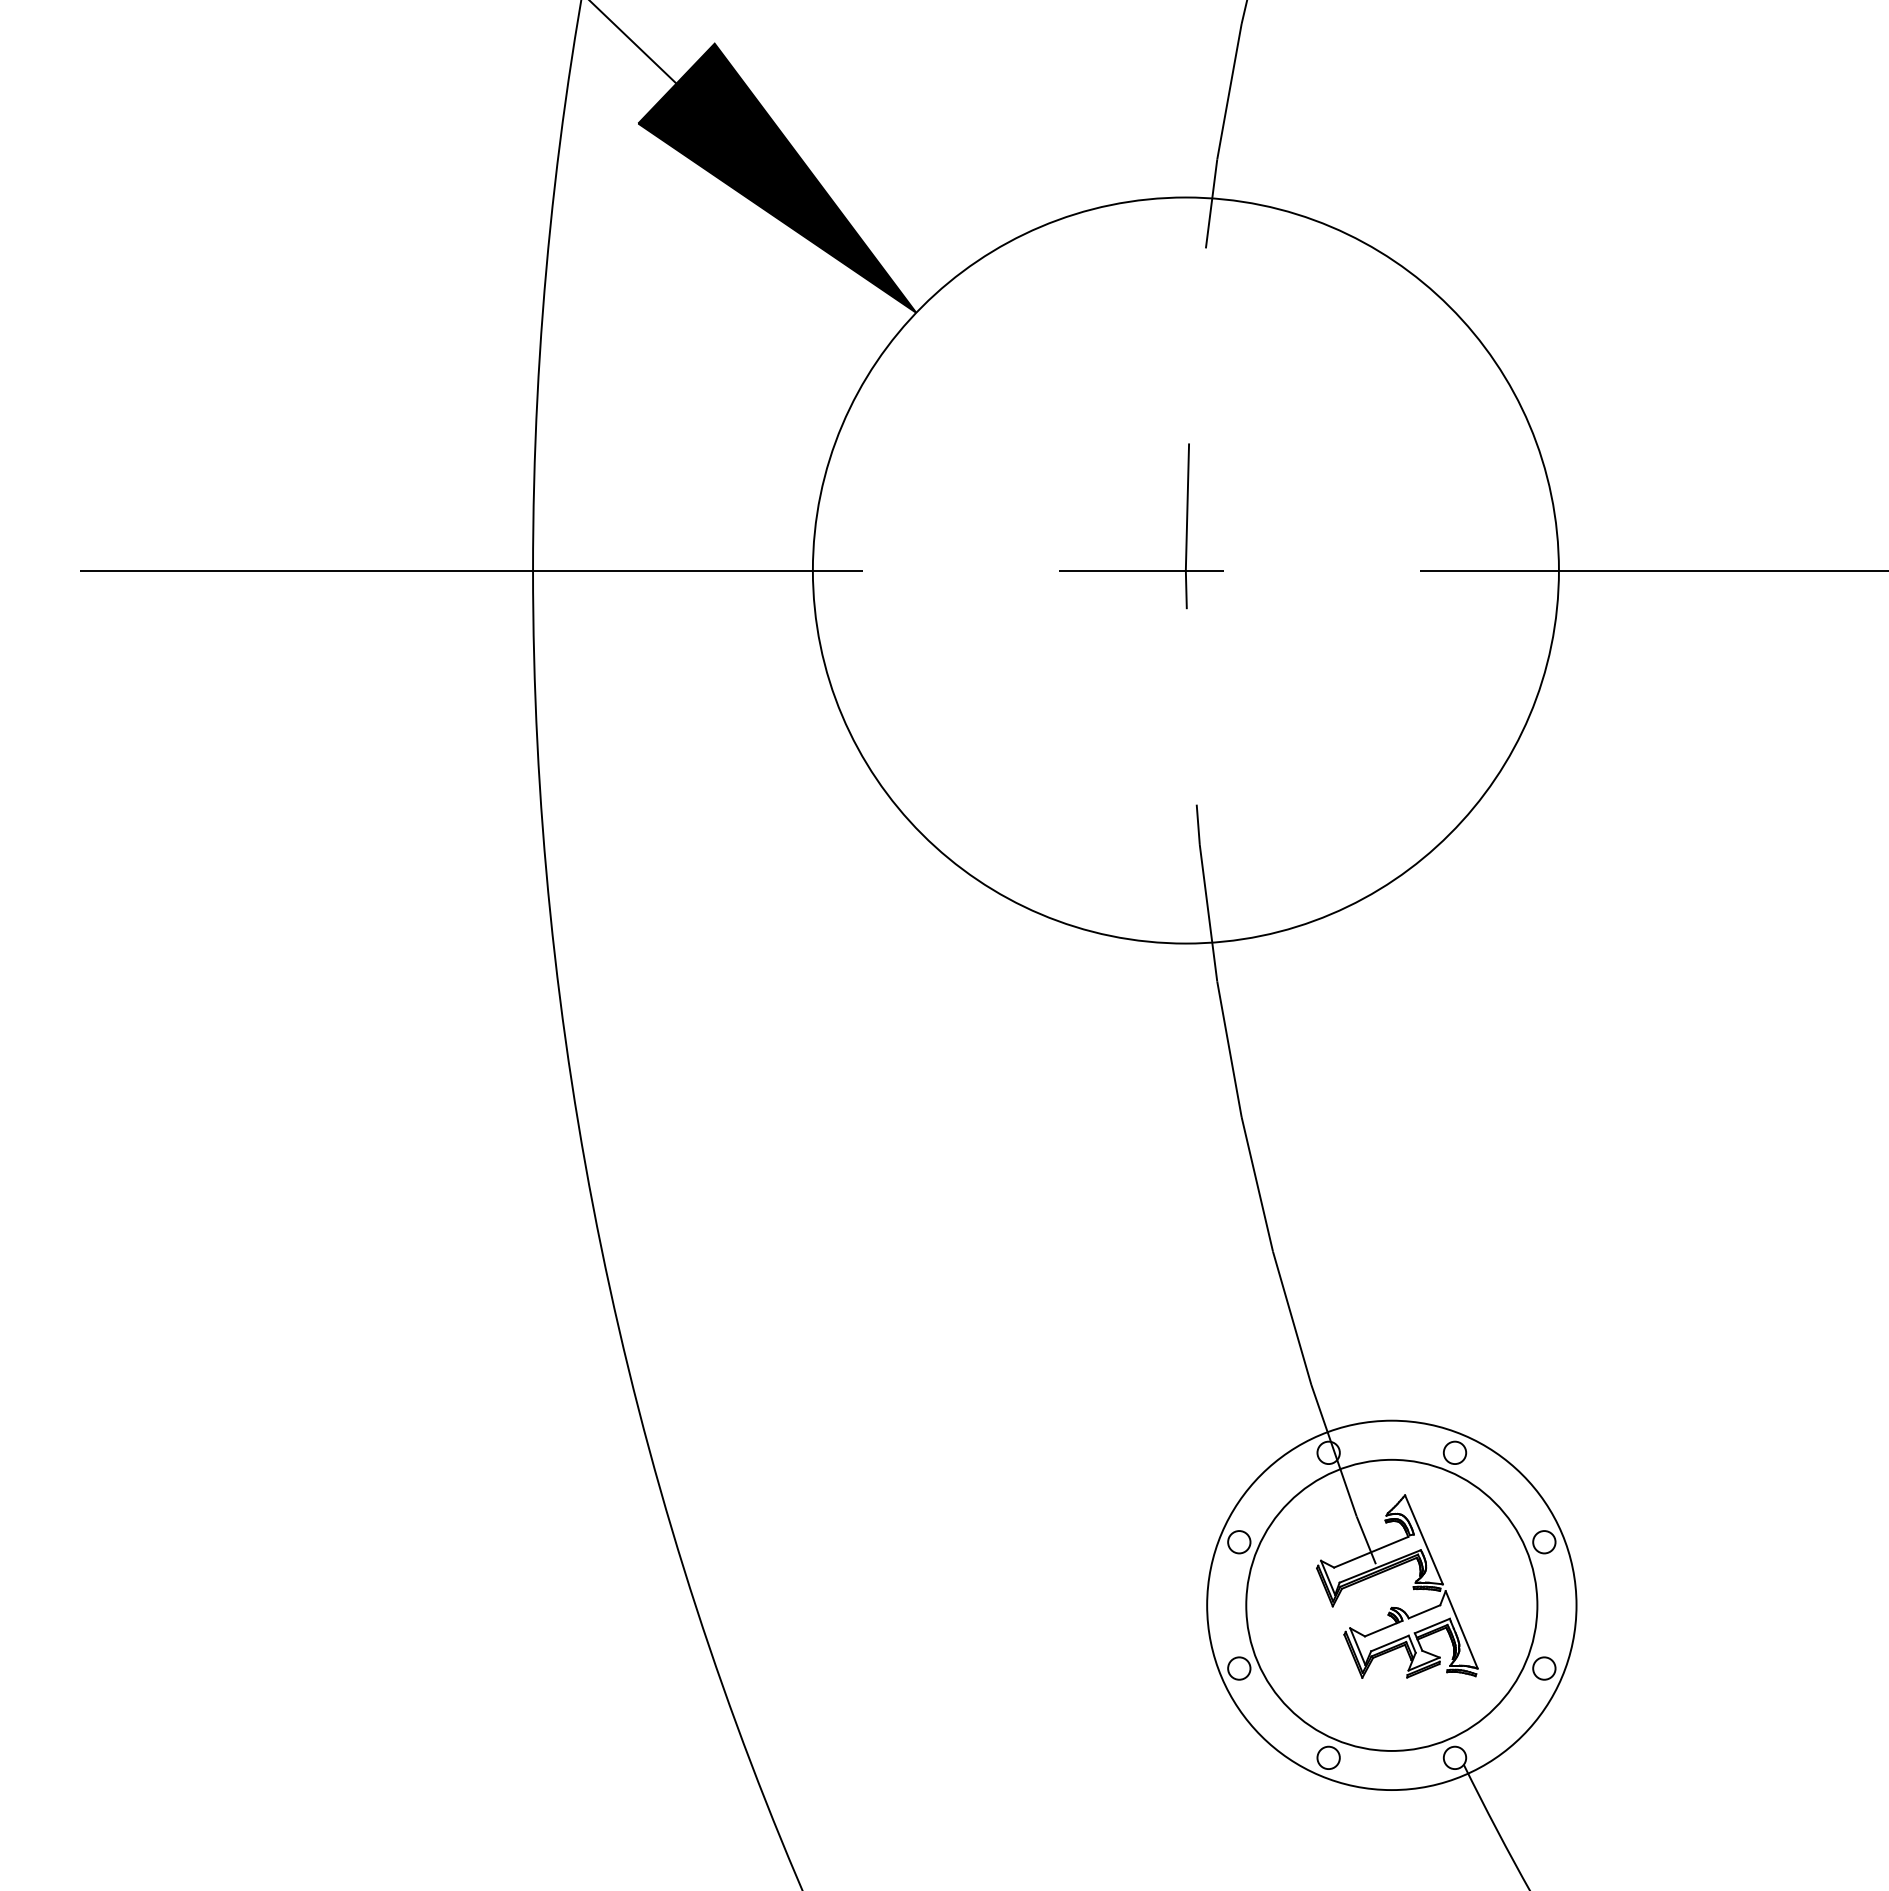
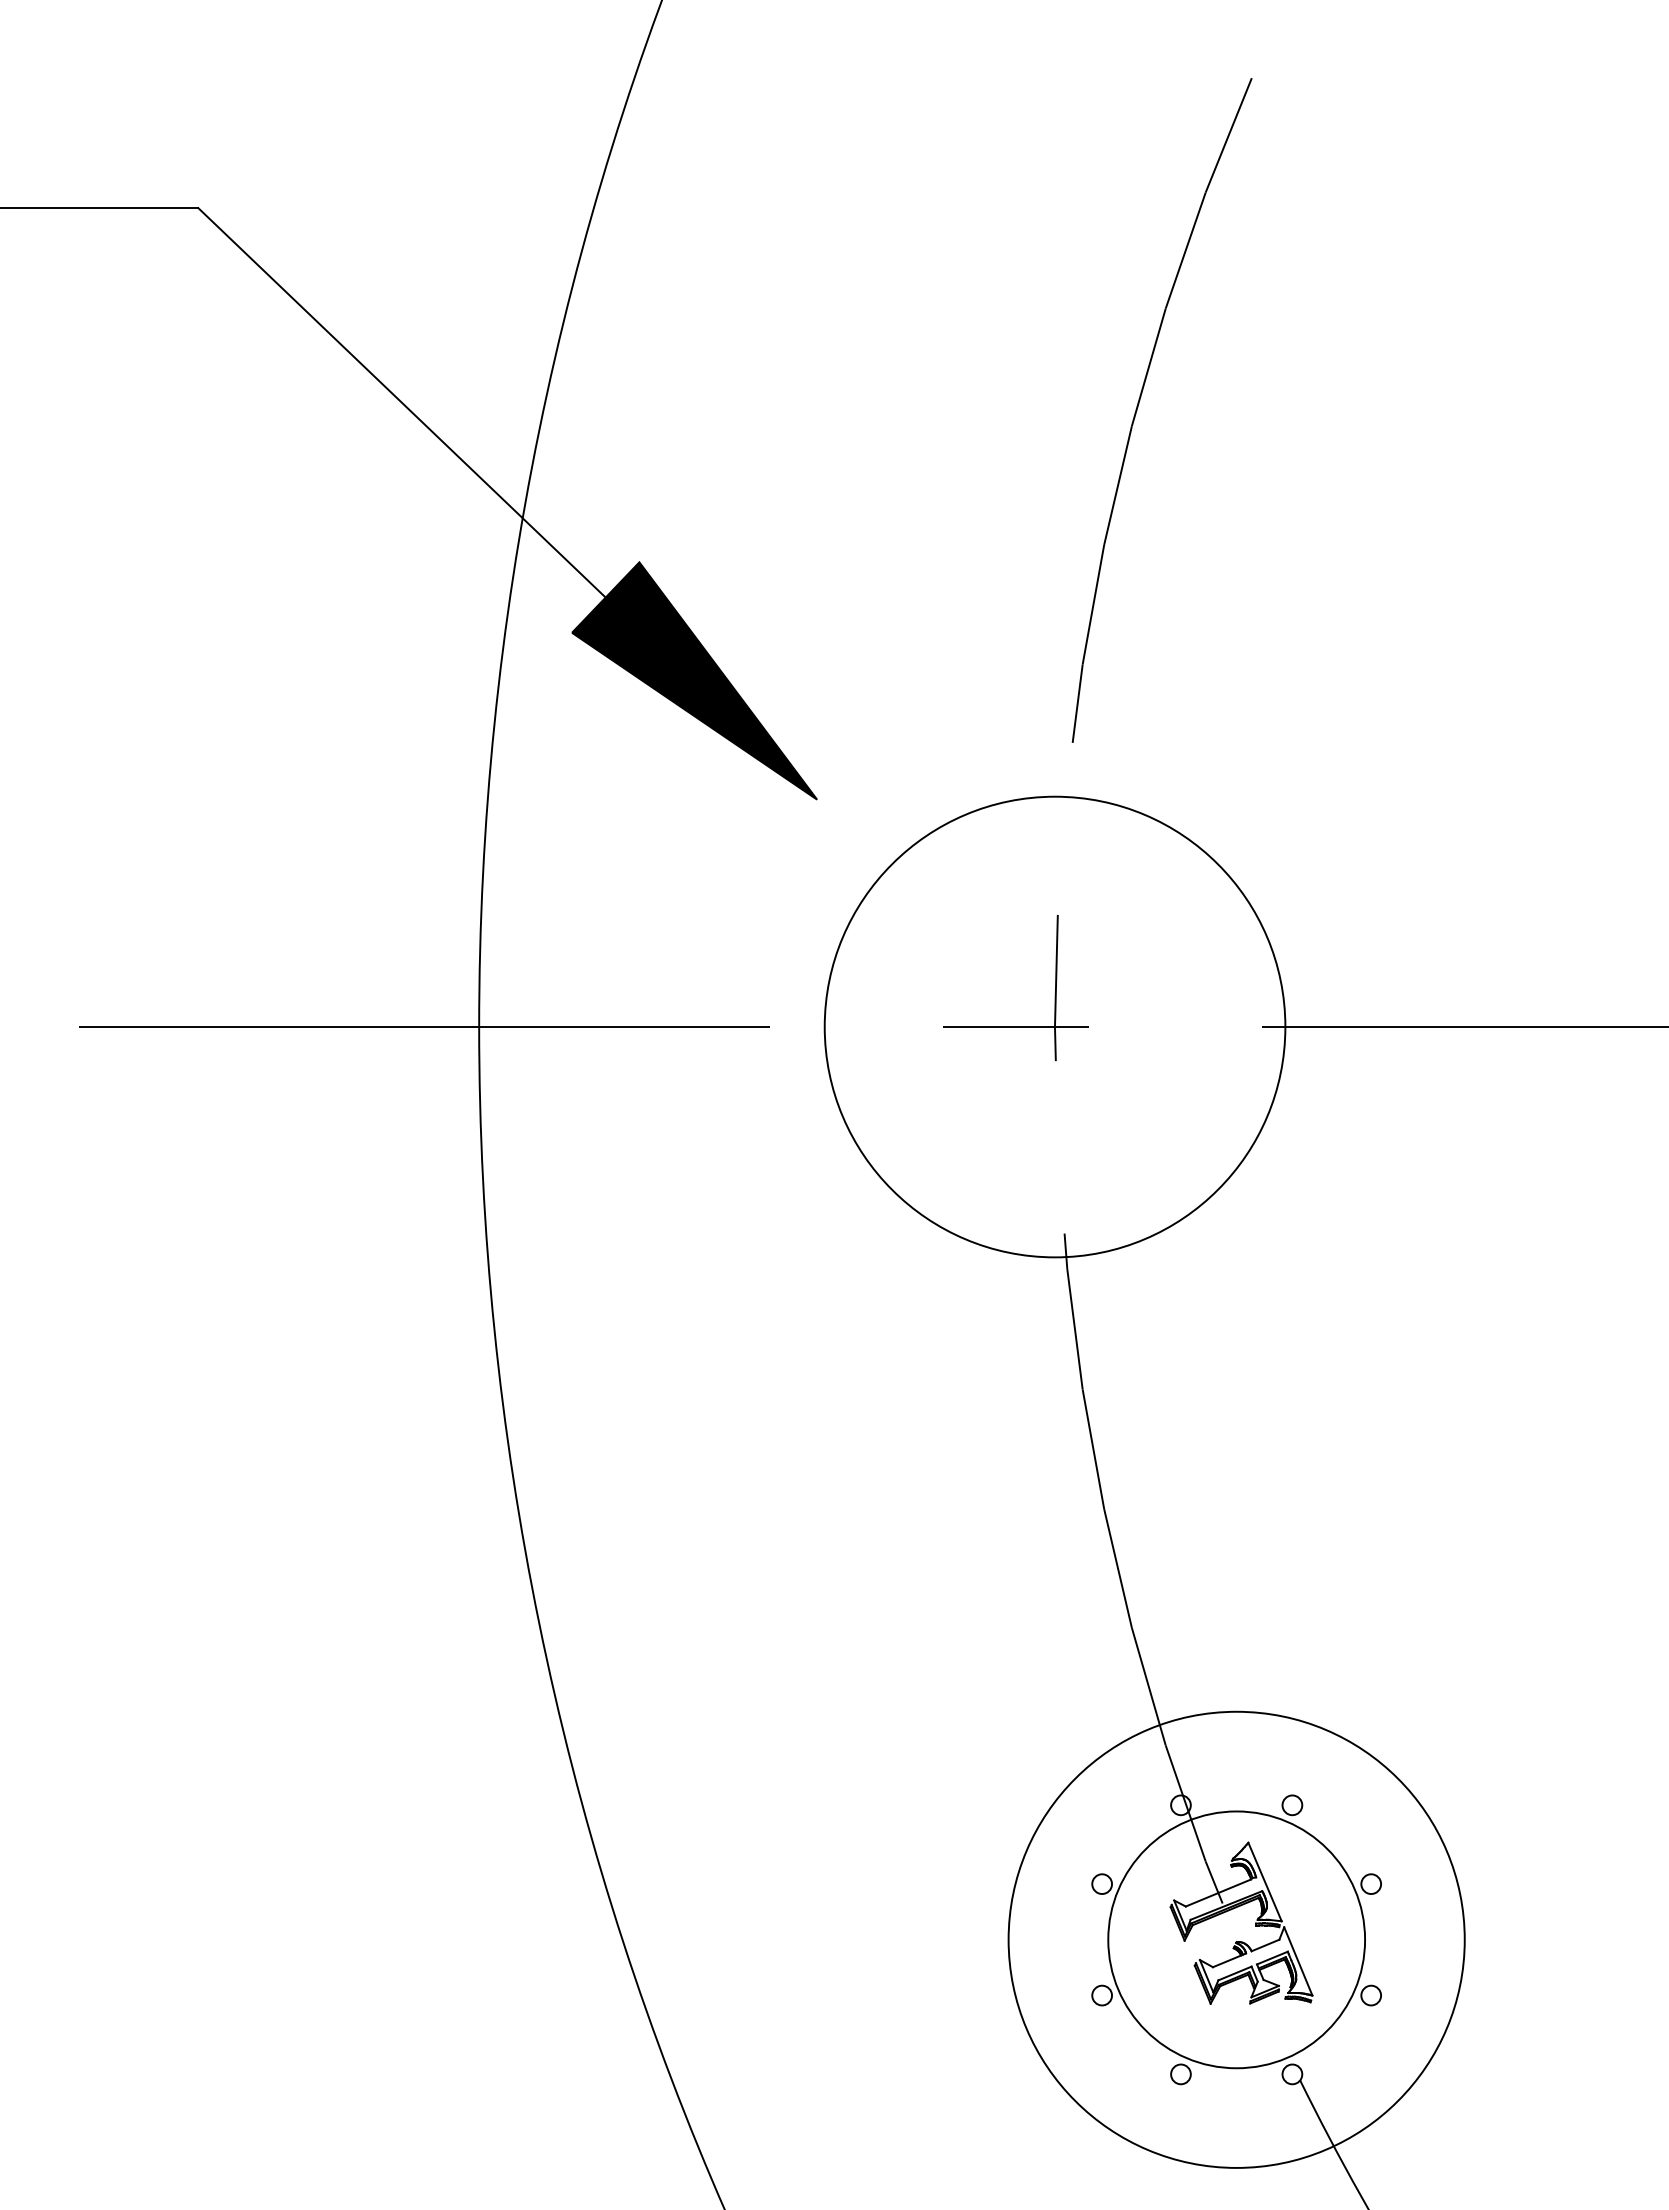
circle: (1186, 571) -> (1055, 1027), size x0.7
circle: (1391, 1604) -> (1236, 1939), size x1.4

